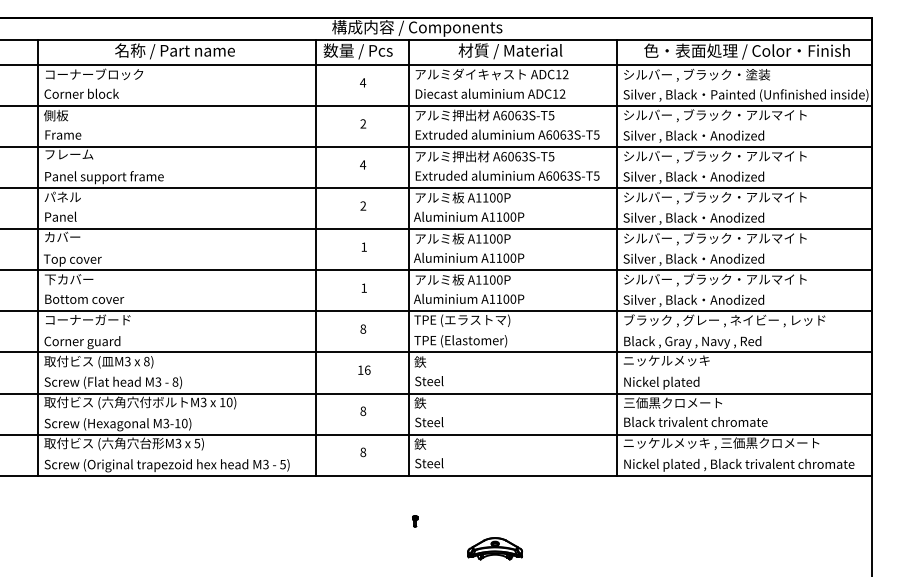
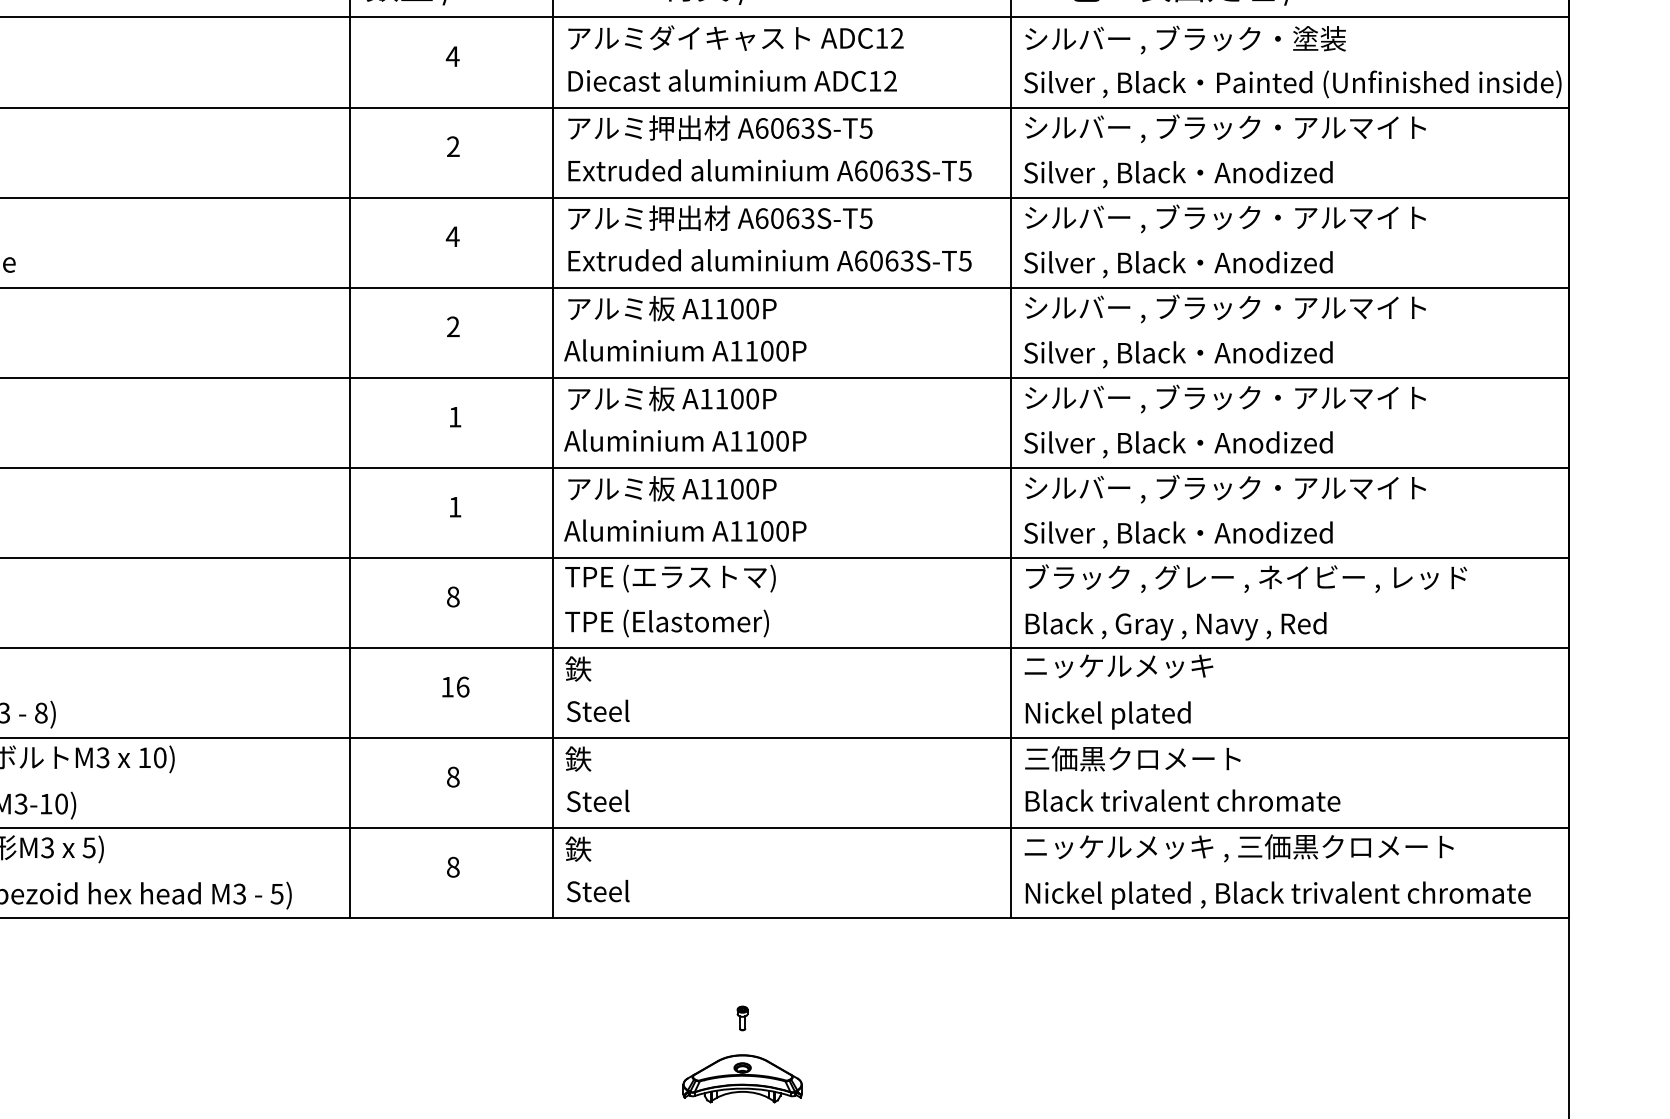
part: (415, 521) -> (743, 1018), moved

